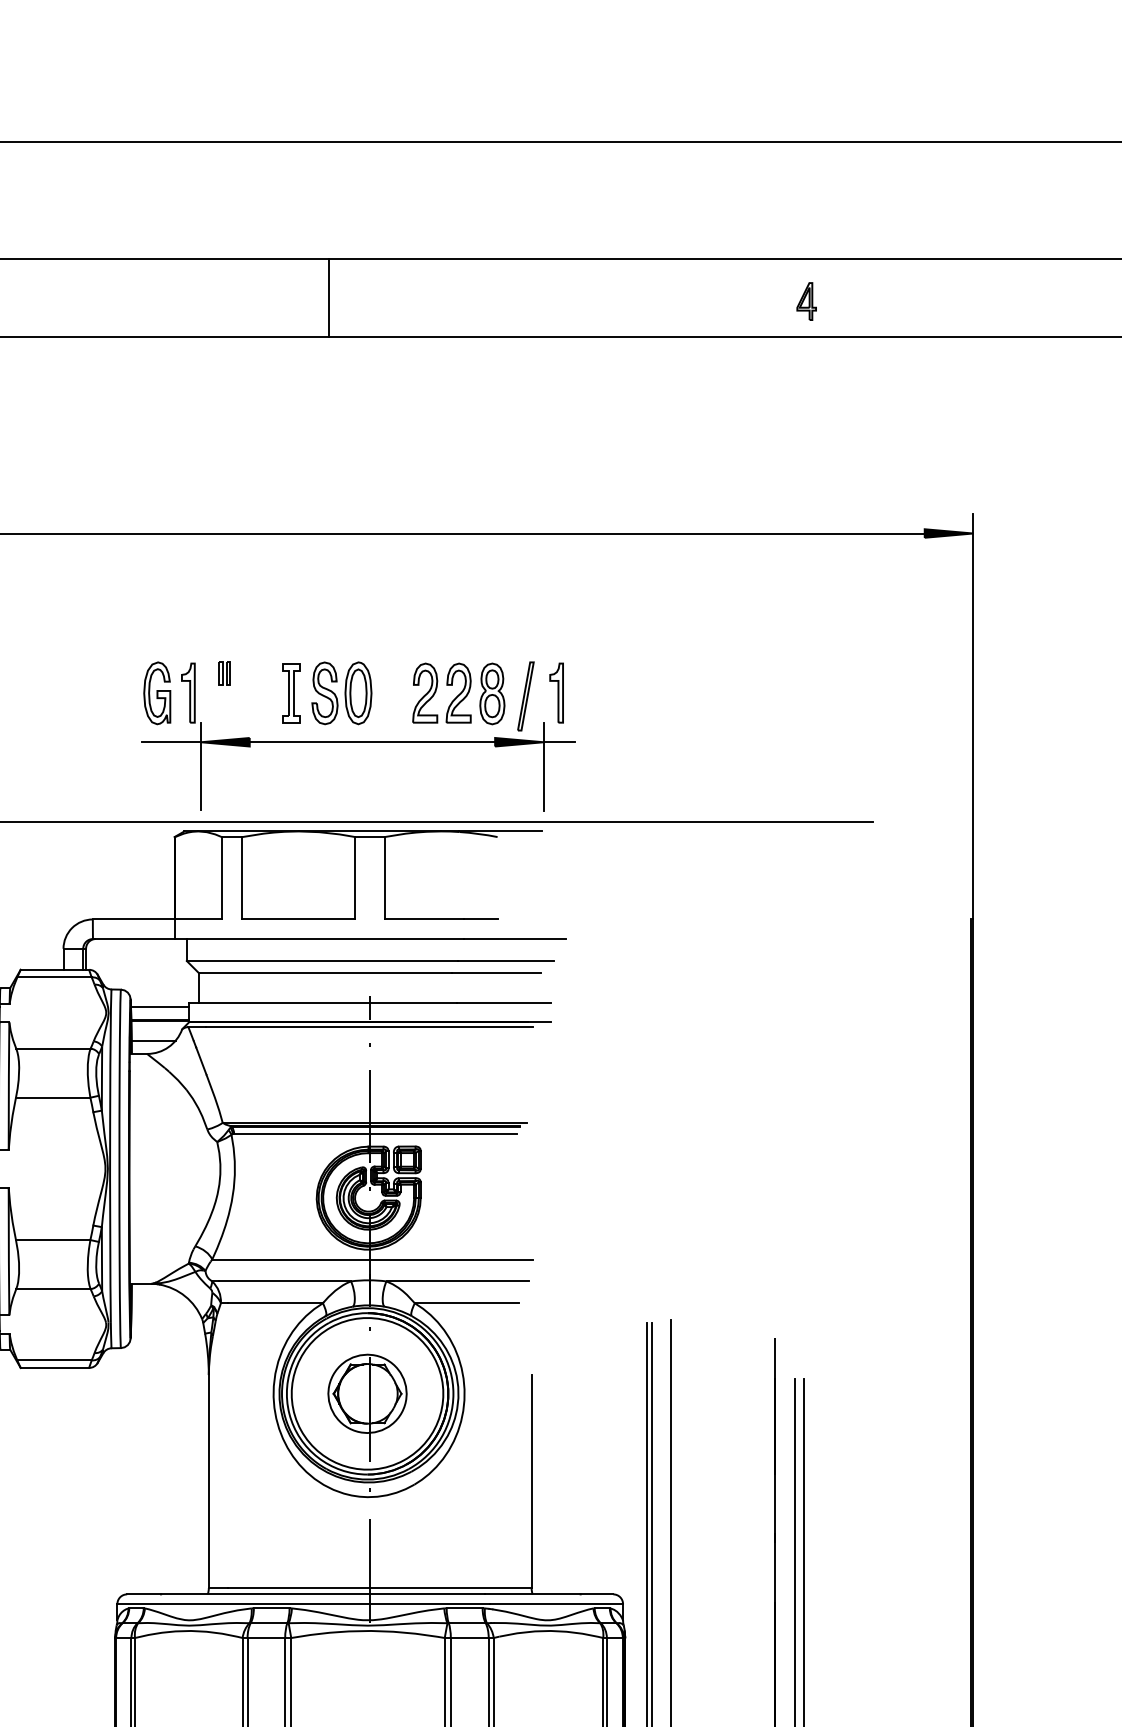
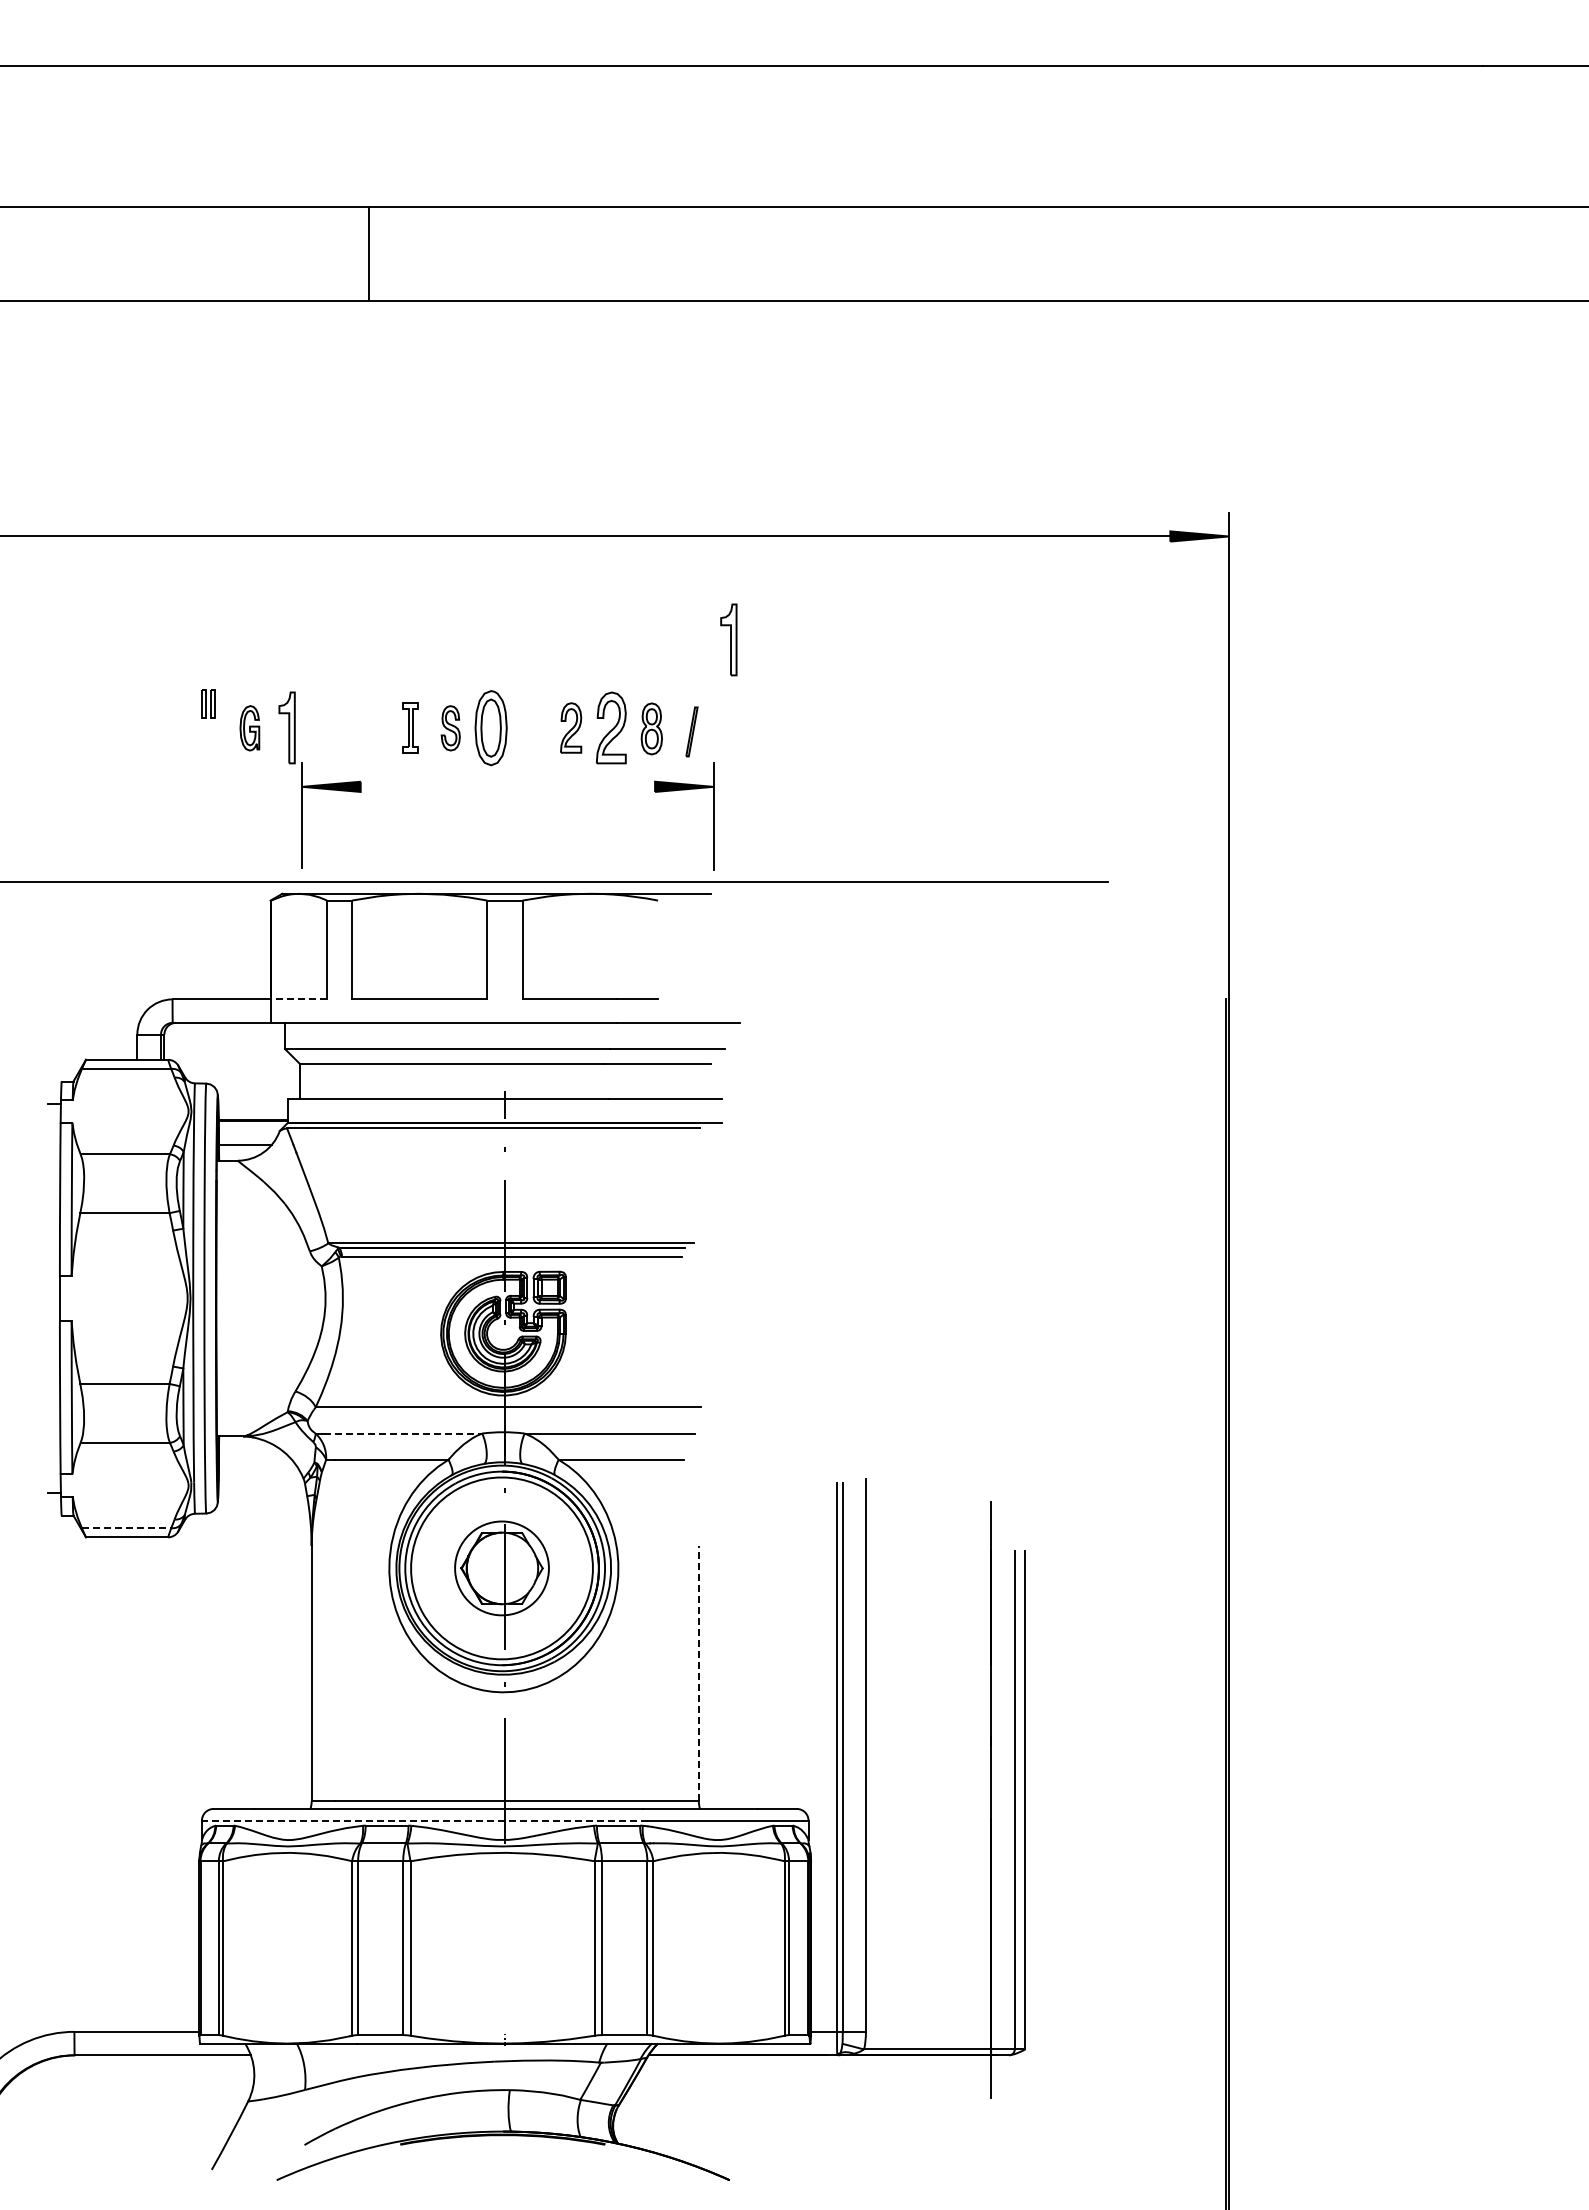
line: (329, 297) -> (369, 253), moved
part: (806, 301) -> (1028, 258), removed
part: (224, 672) -> (208, 703), moved
part: (291, 692) -> (410, 727), size x0.7
part: (424, 692) -> (570, 727), size x0.7
part: (556, 692) -> (728, 639), moved
part: (157, 693) -> (249, 728), size x0.6
part: (324, 693) -> (450, 728), size x0.6
part: (492, 693) -> (651, 728), size x0.7
part: (525, 696) -> (691, 731), size x0.6
line: (171, 741) -> (266, 786), removed
line: (372, 741) -> (507, 786), removed
line: (558, 741) -> (731, 786), removed
line: (198, 919) -> (299, 999), solid -> dashed
line: (160, 1007) -> (253, 1105), removed
line: (285, 1281) -> (403, 1433), solid -> dashed
line: (54, 1360) -> (126, 1528), solid -> dashed
line: (531, 1481) -> (698, 1673), solid -> dashed
line: (302, 1604) -> (424, 1820), solid -> dashed

